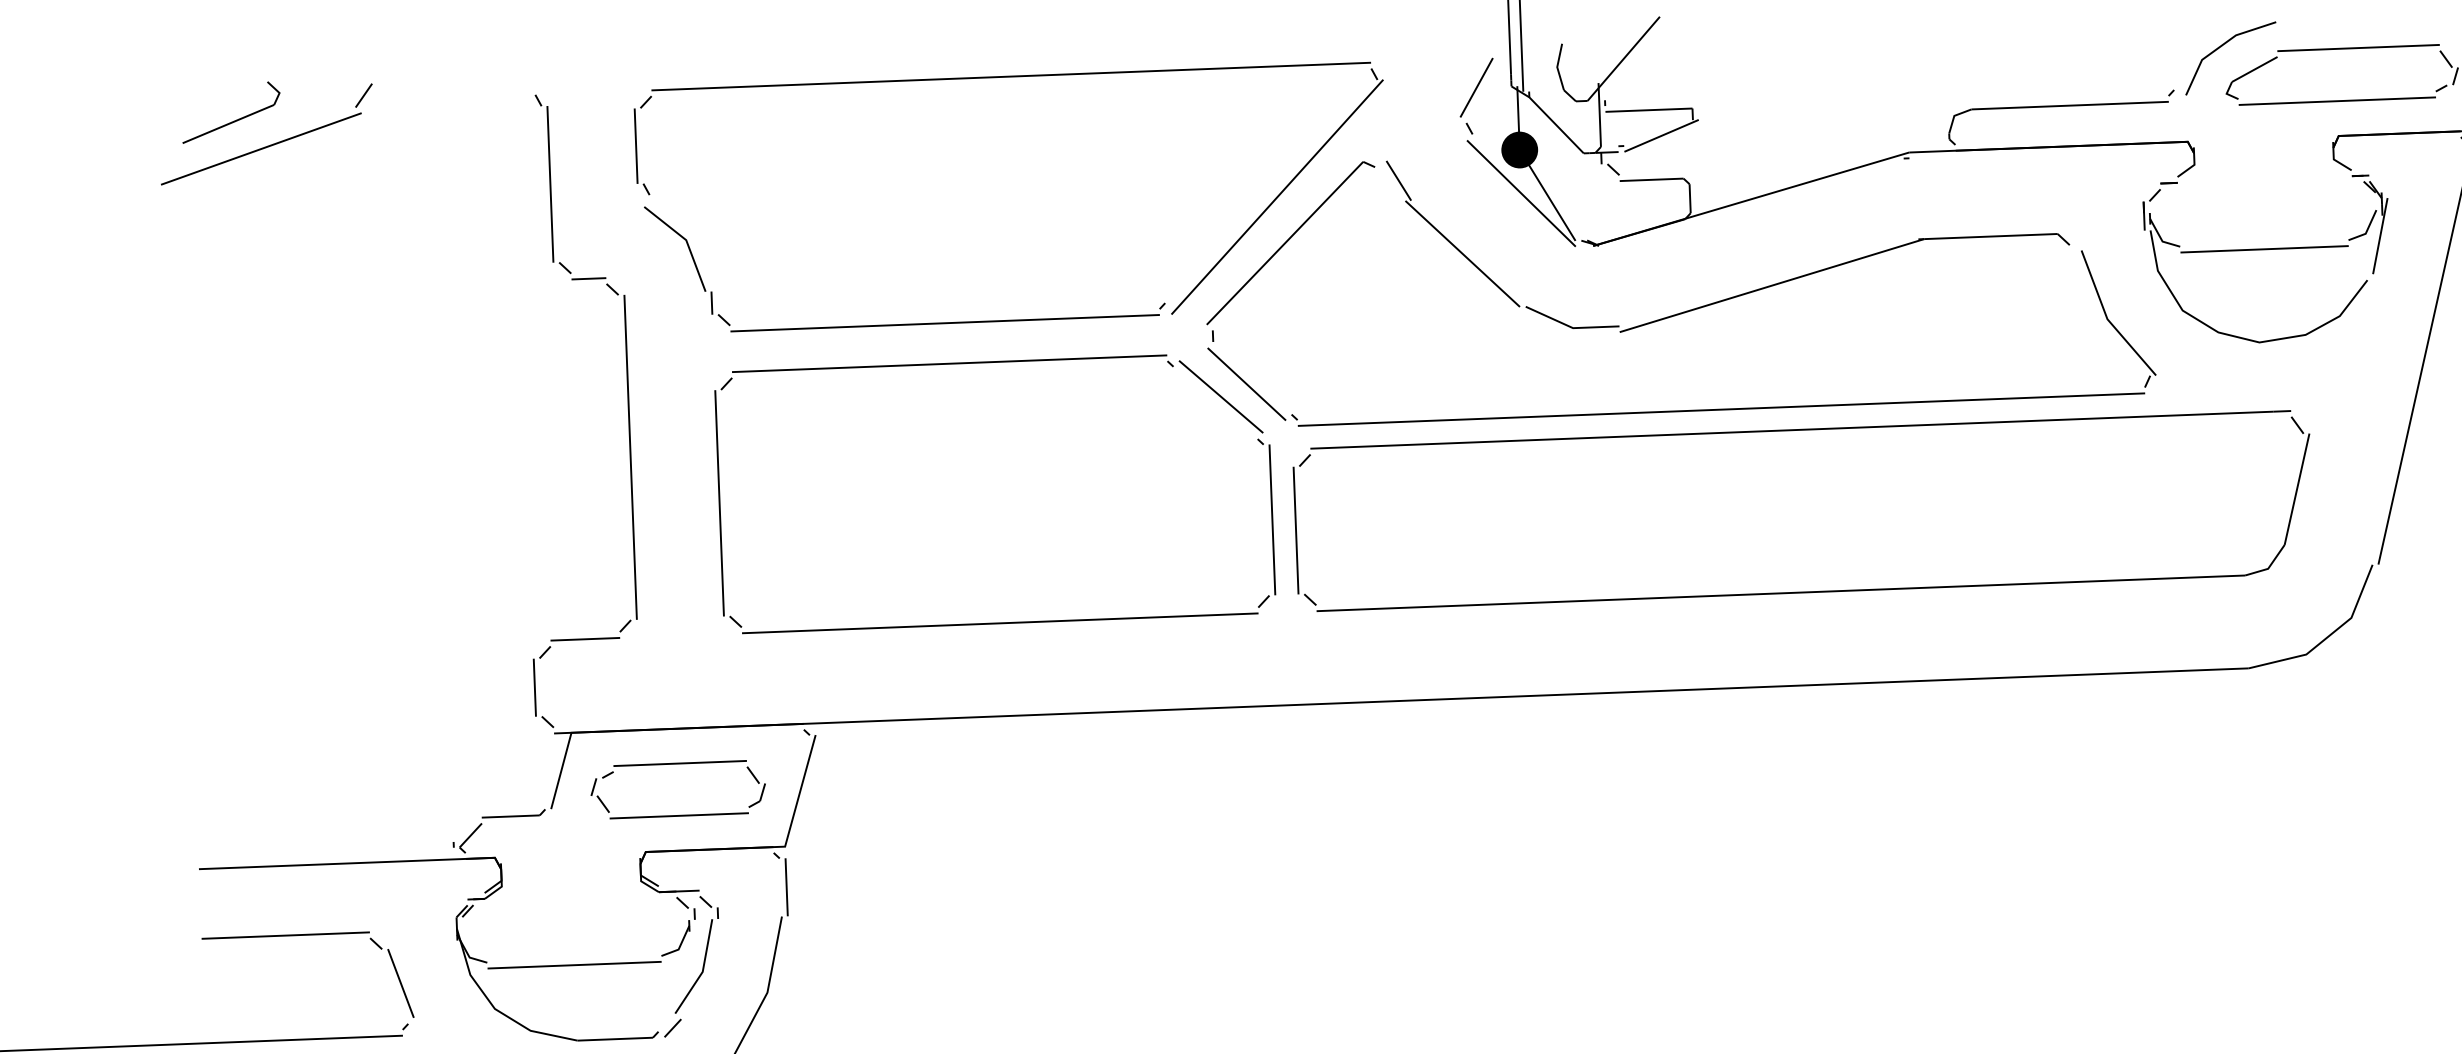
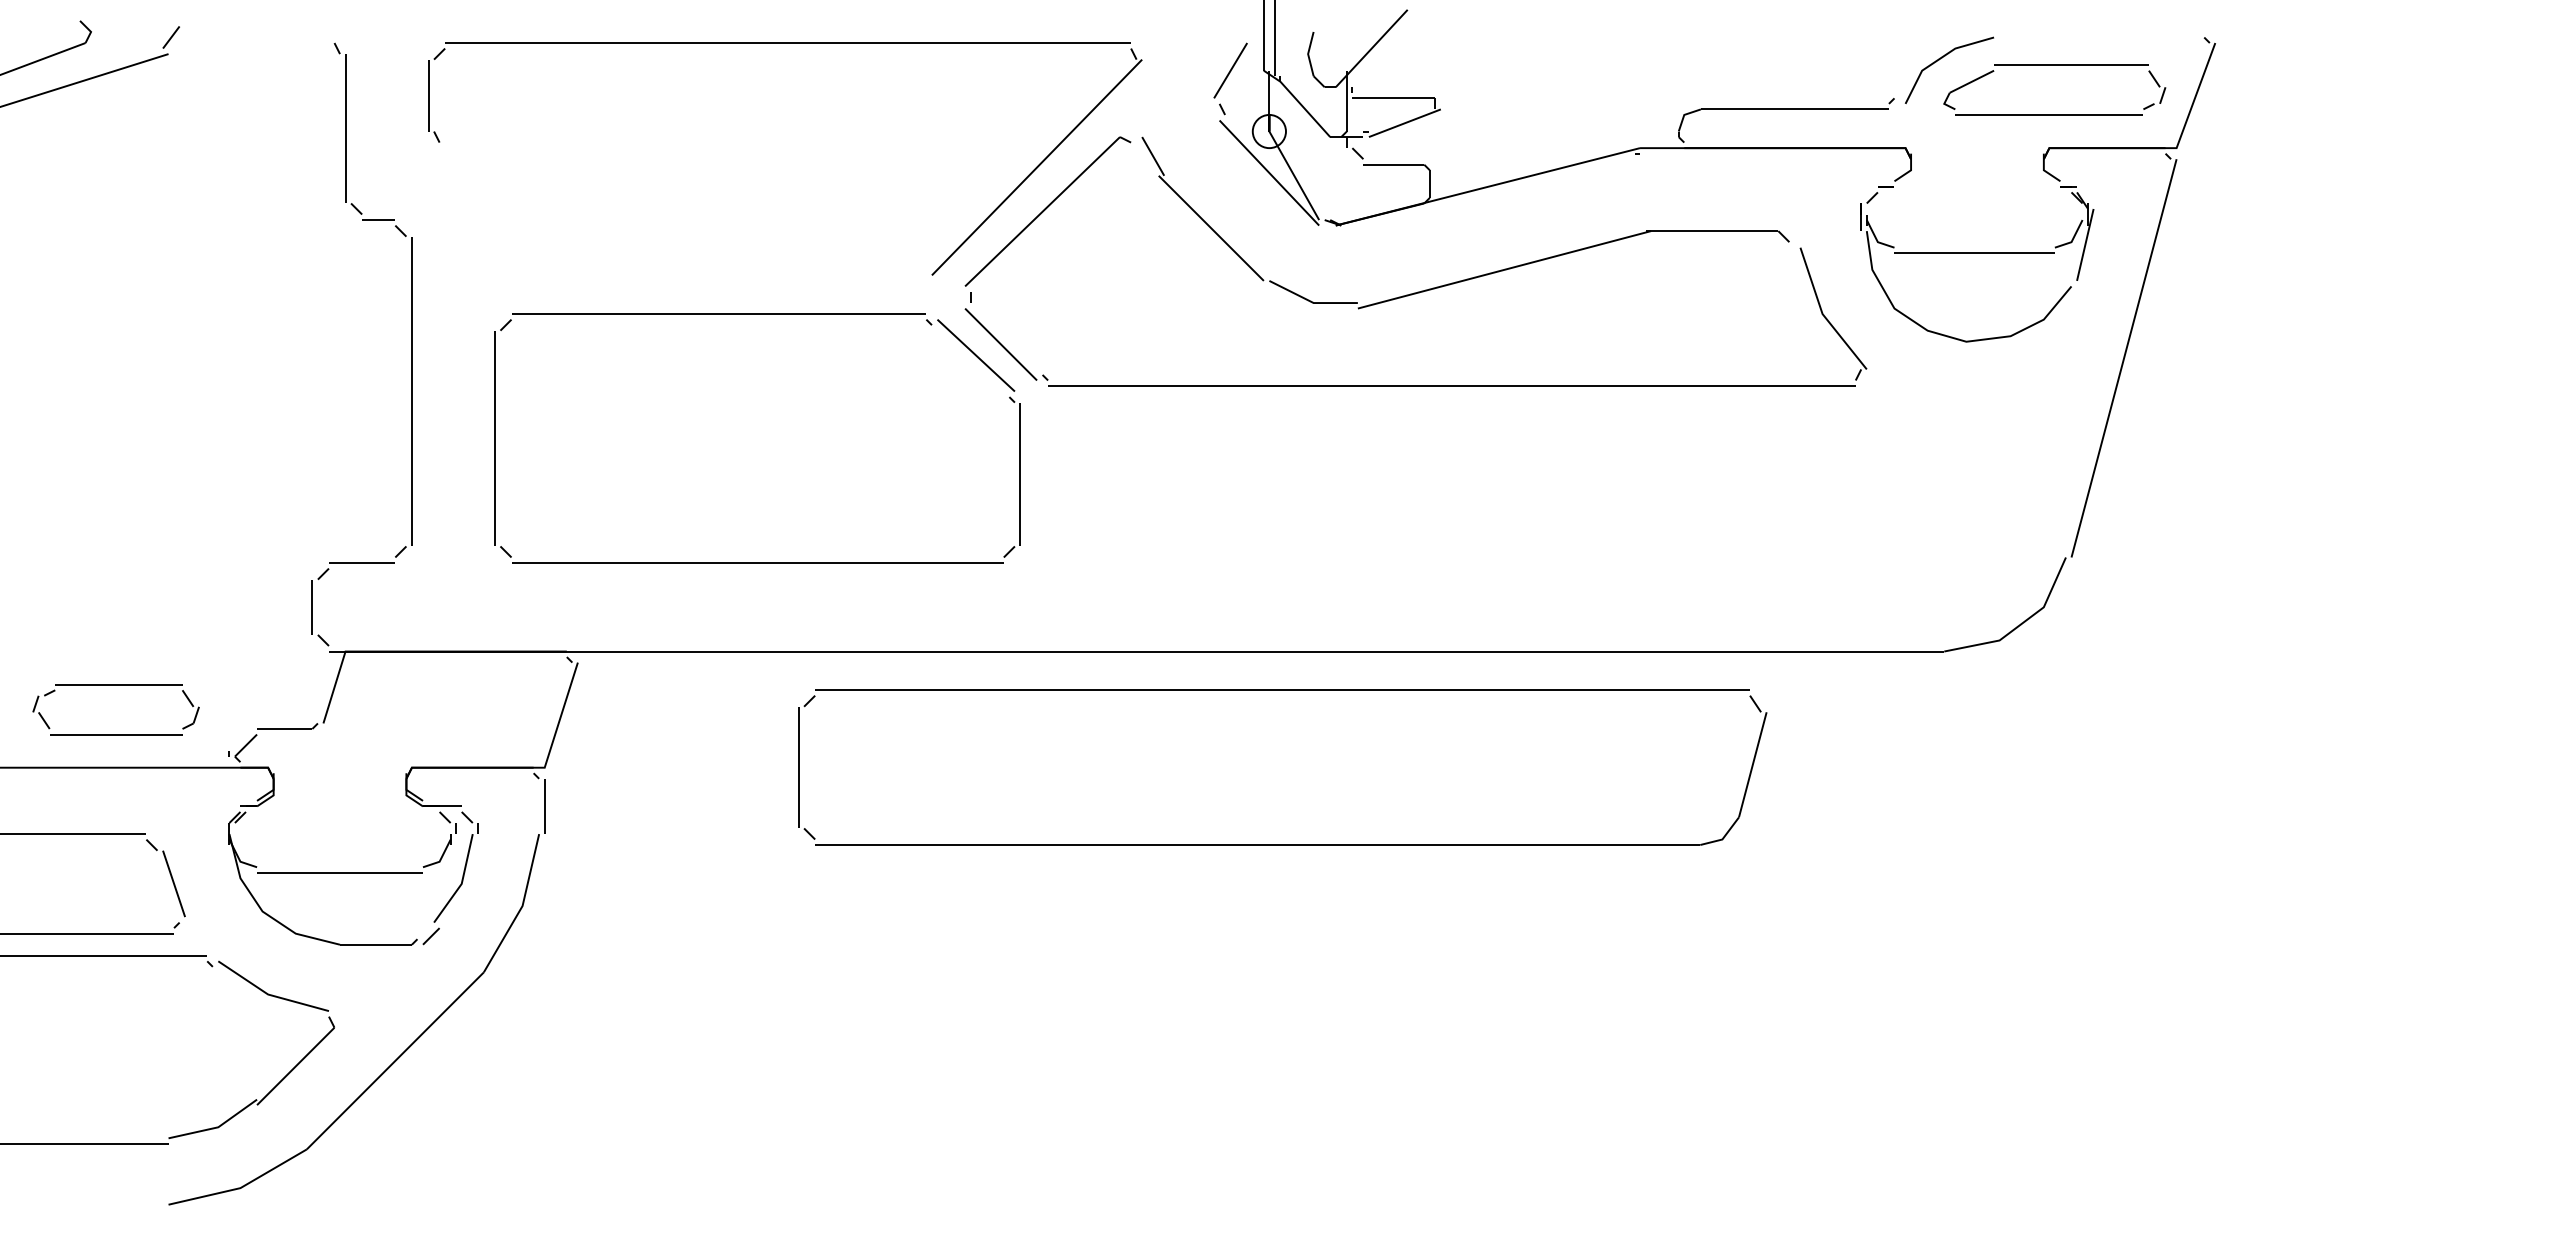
fill: (1518, 150) -> (1268, 131), removed
part: (906, 323) -> (679, 274), removed
part: (1800, 430) -> (1282, 690), moved
part: (676, 764) -> (115, 685), moved

